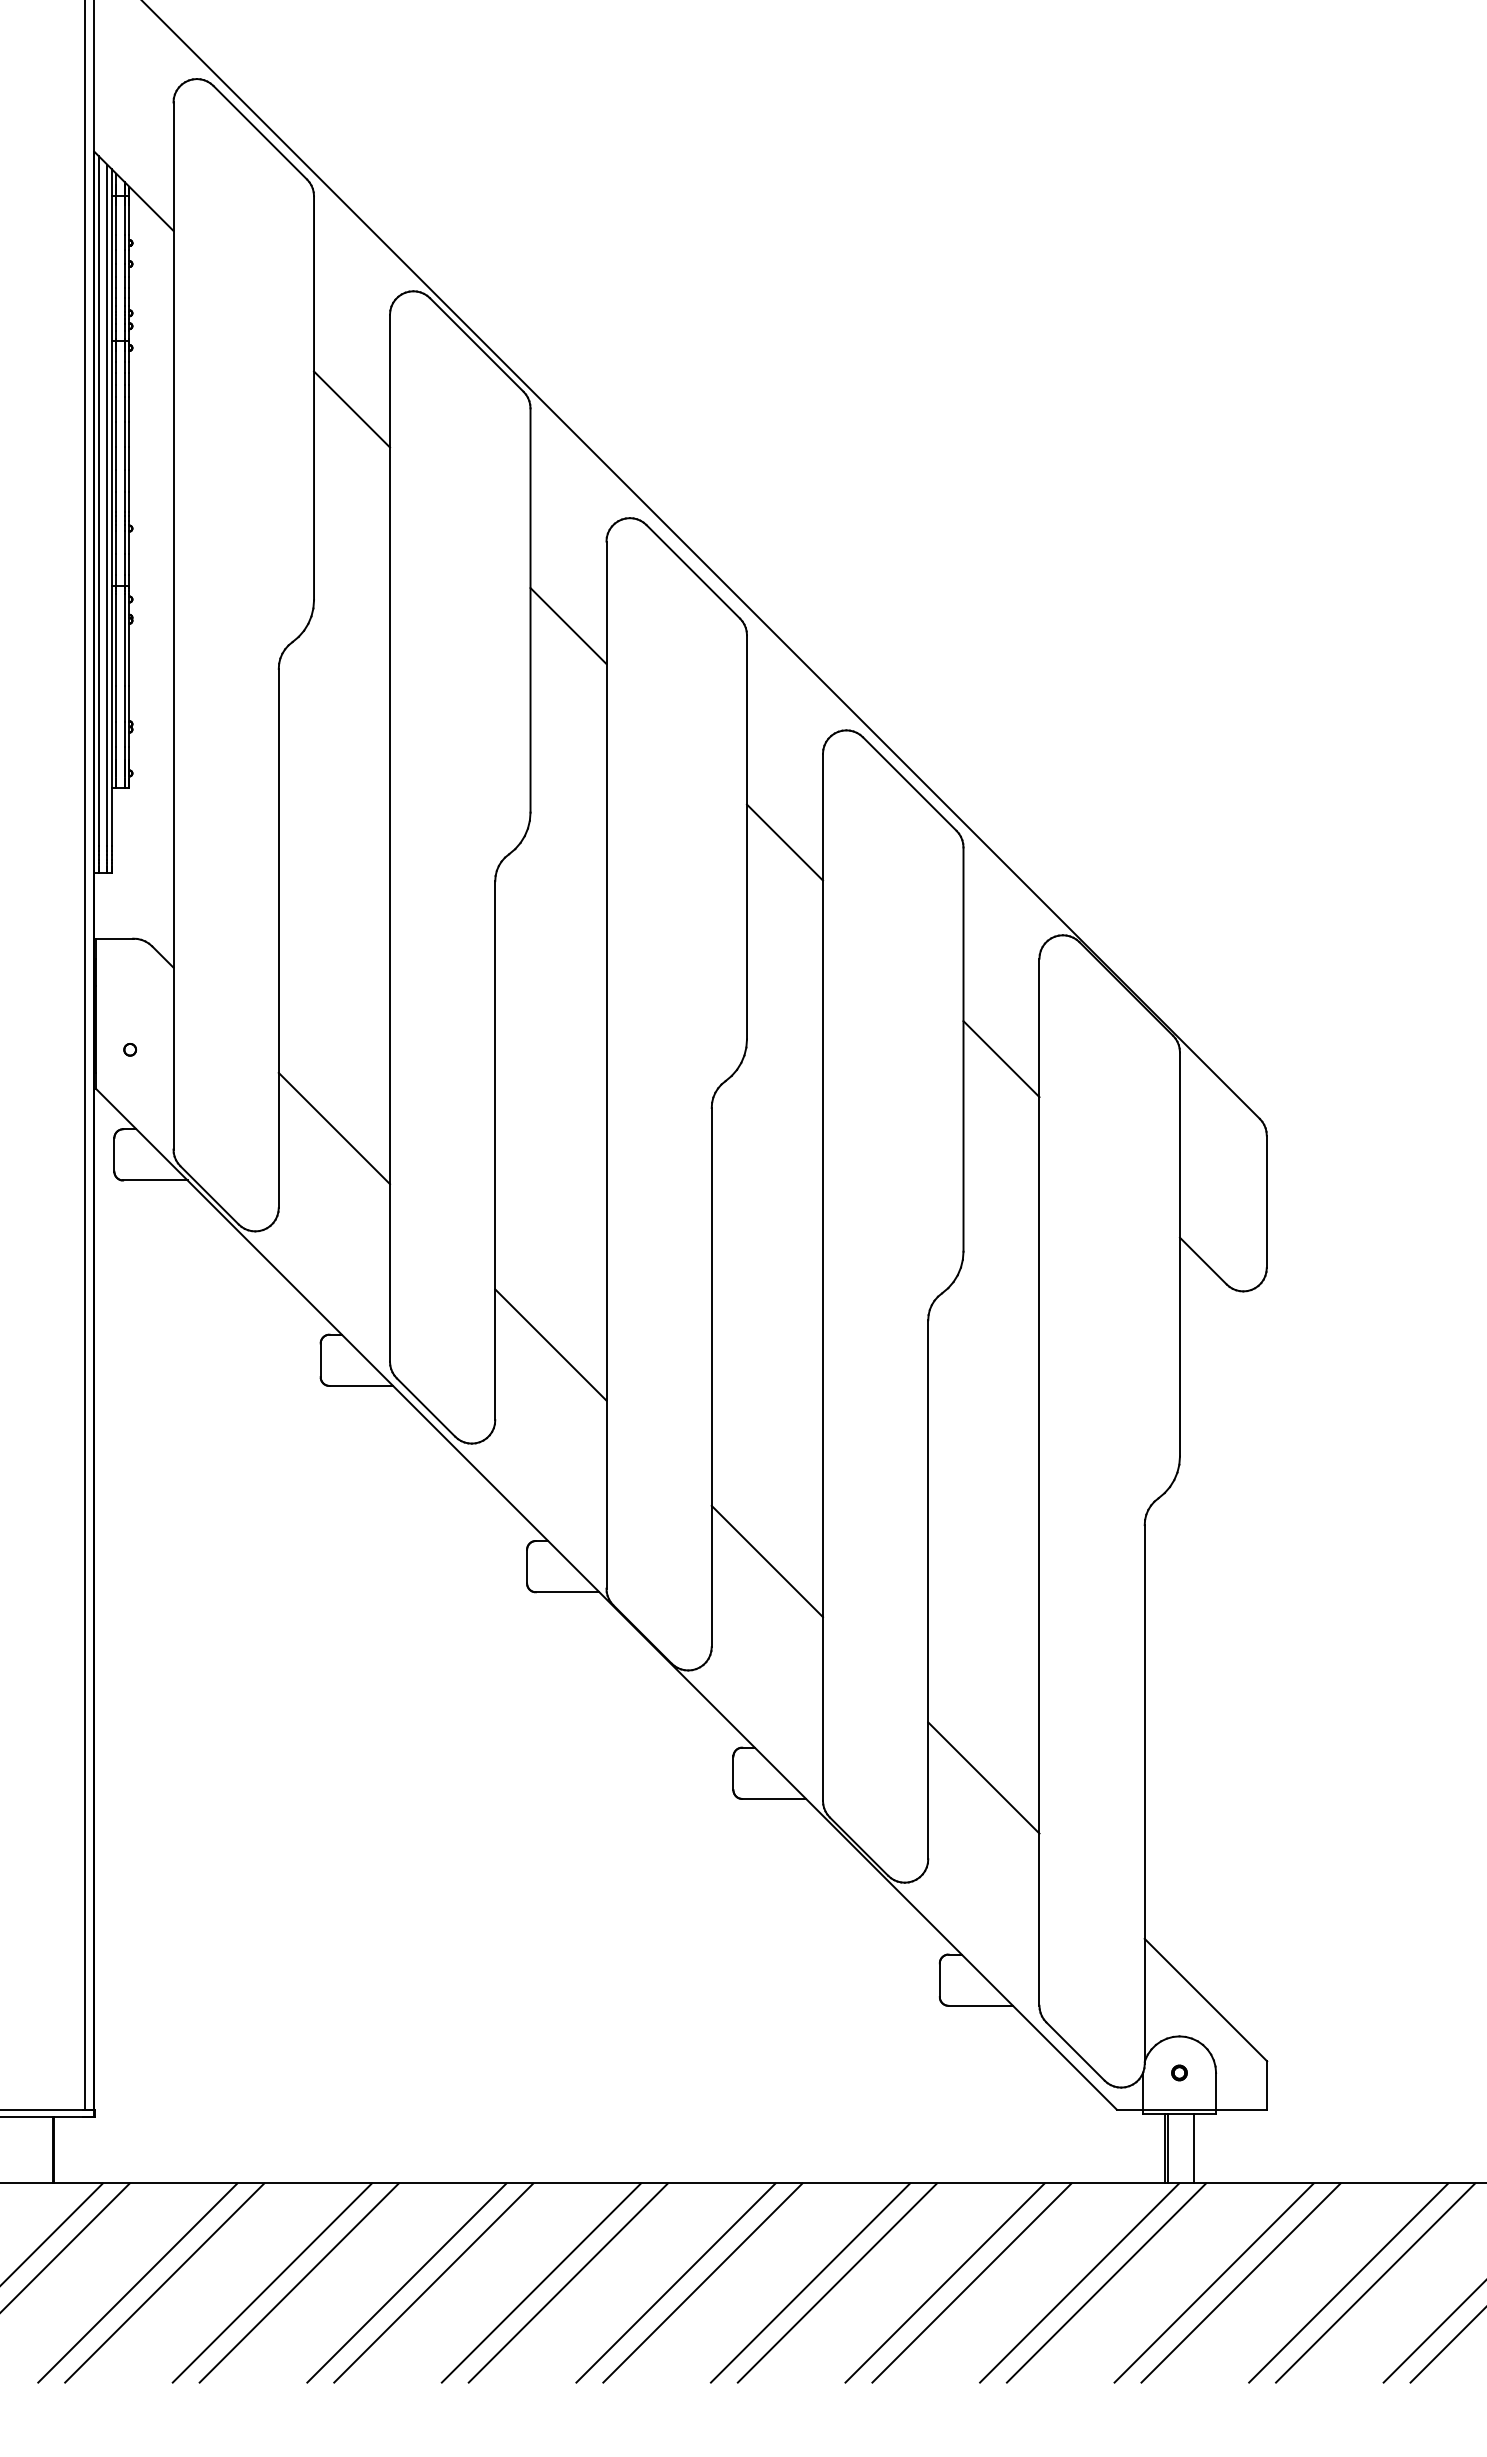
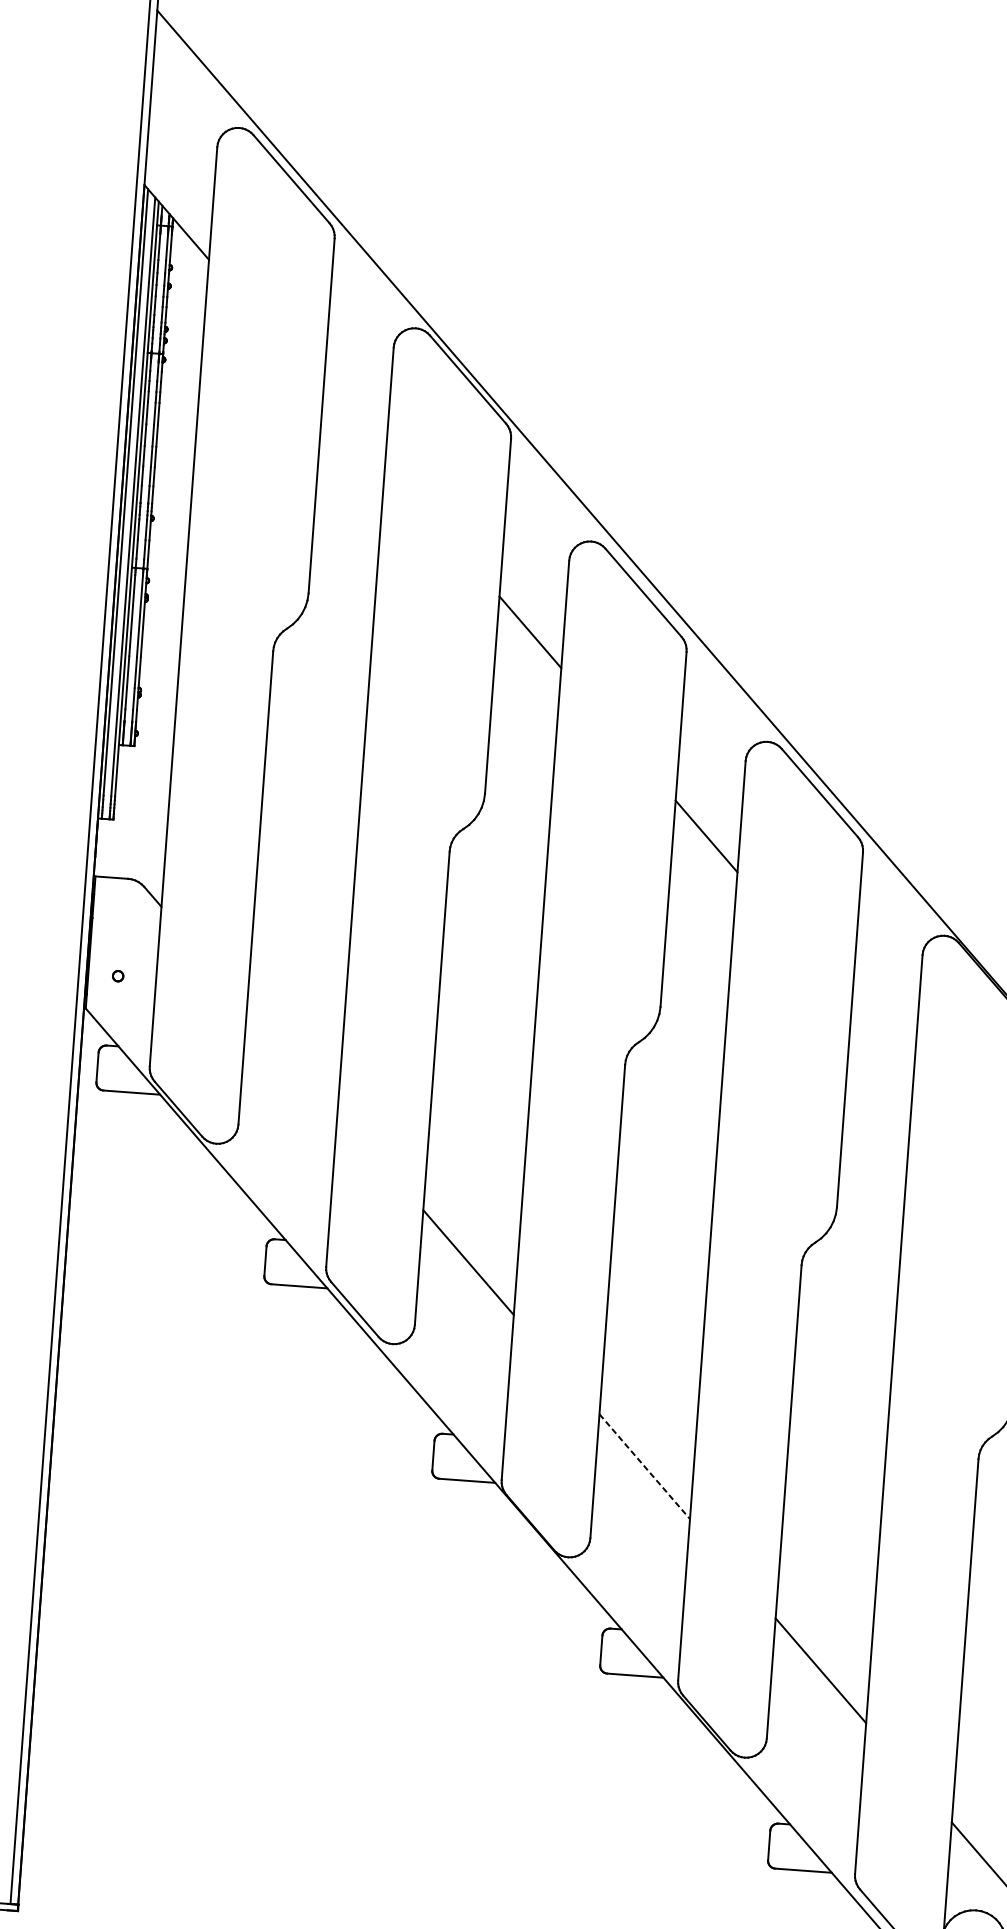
line: (352, 409) -> (354, 428), removed
line: (1001, 1059) -> (882, 1040), removed
line: (334, 1128) -> (292, 1058), removed
line: (767, 1561) -> (644, 1466), solid -> dashed

